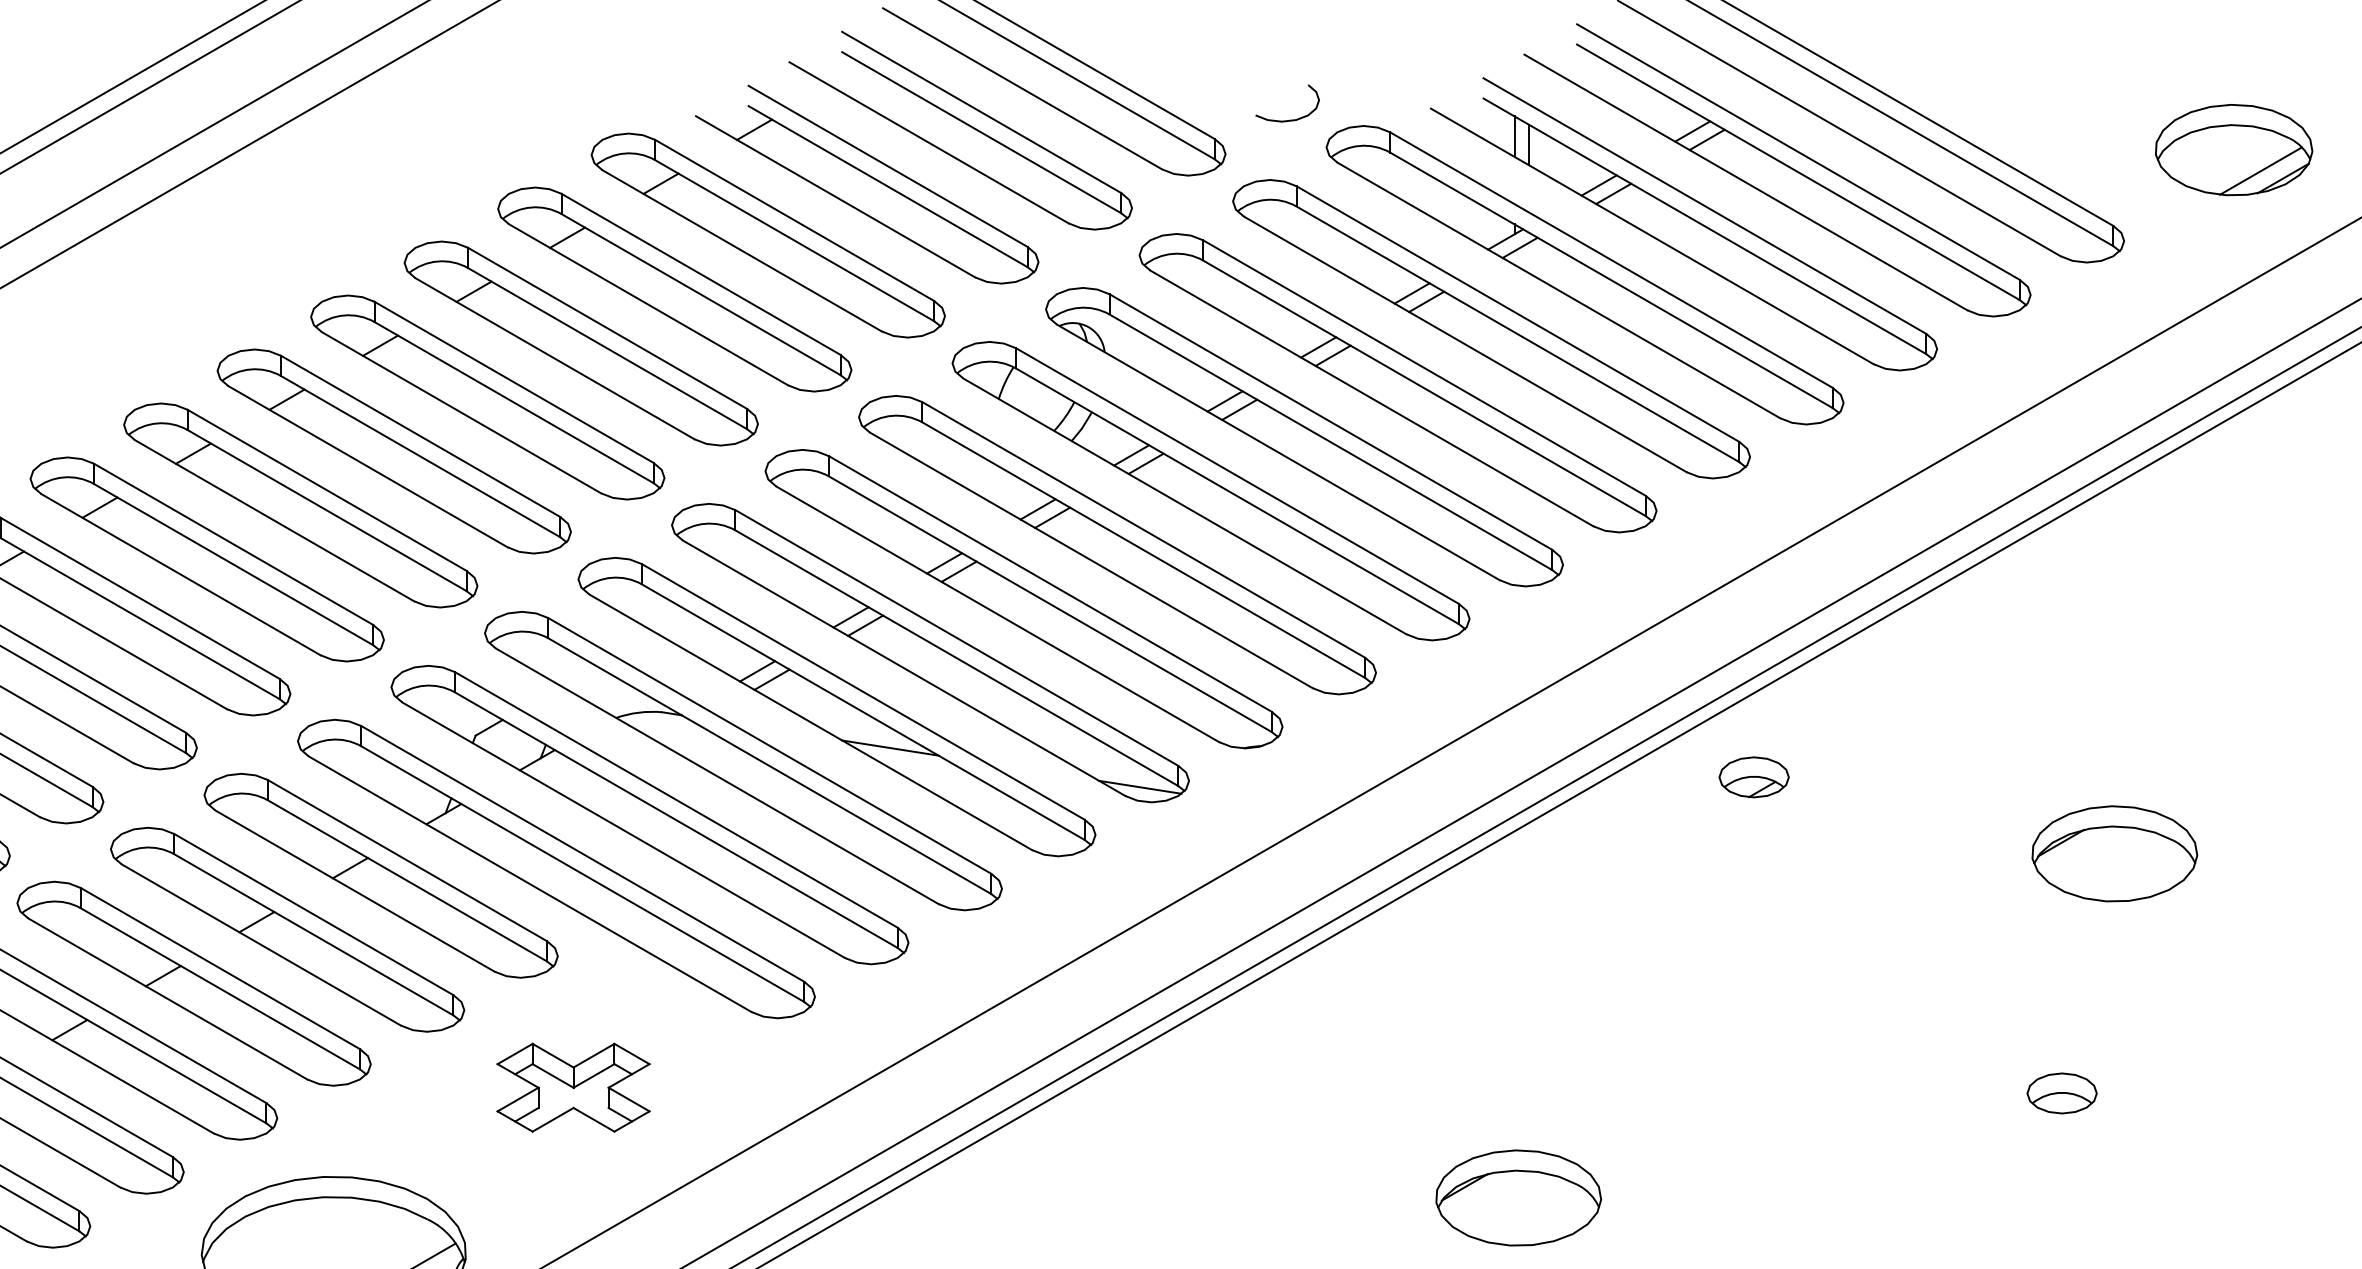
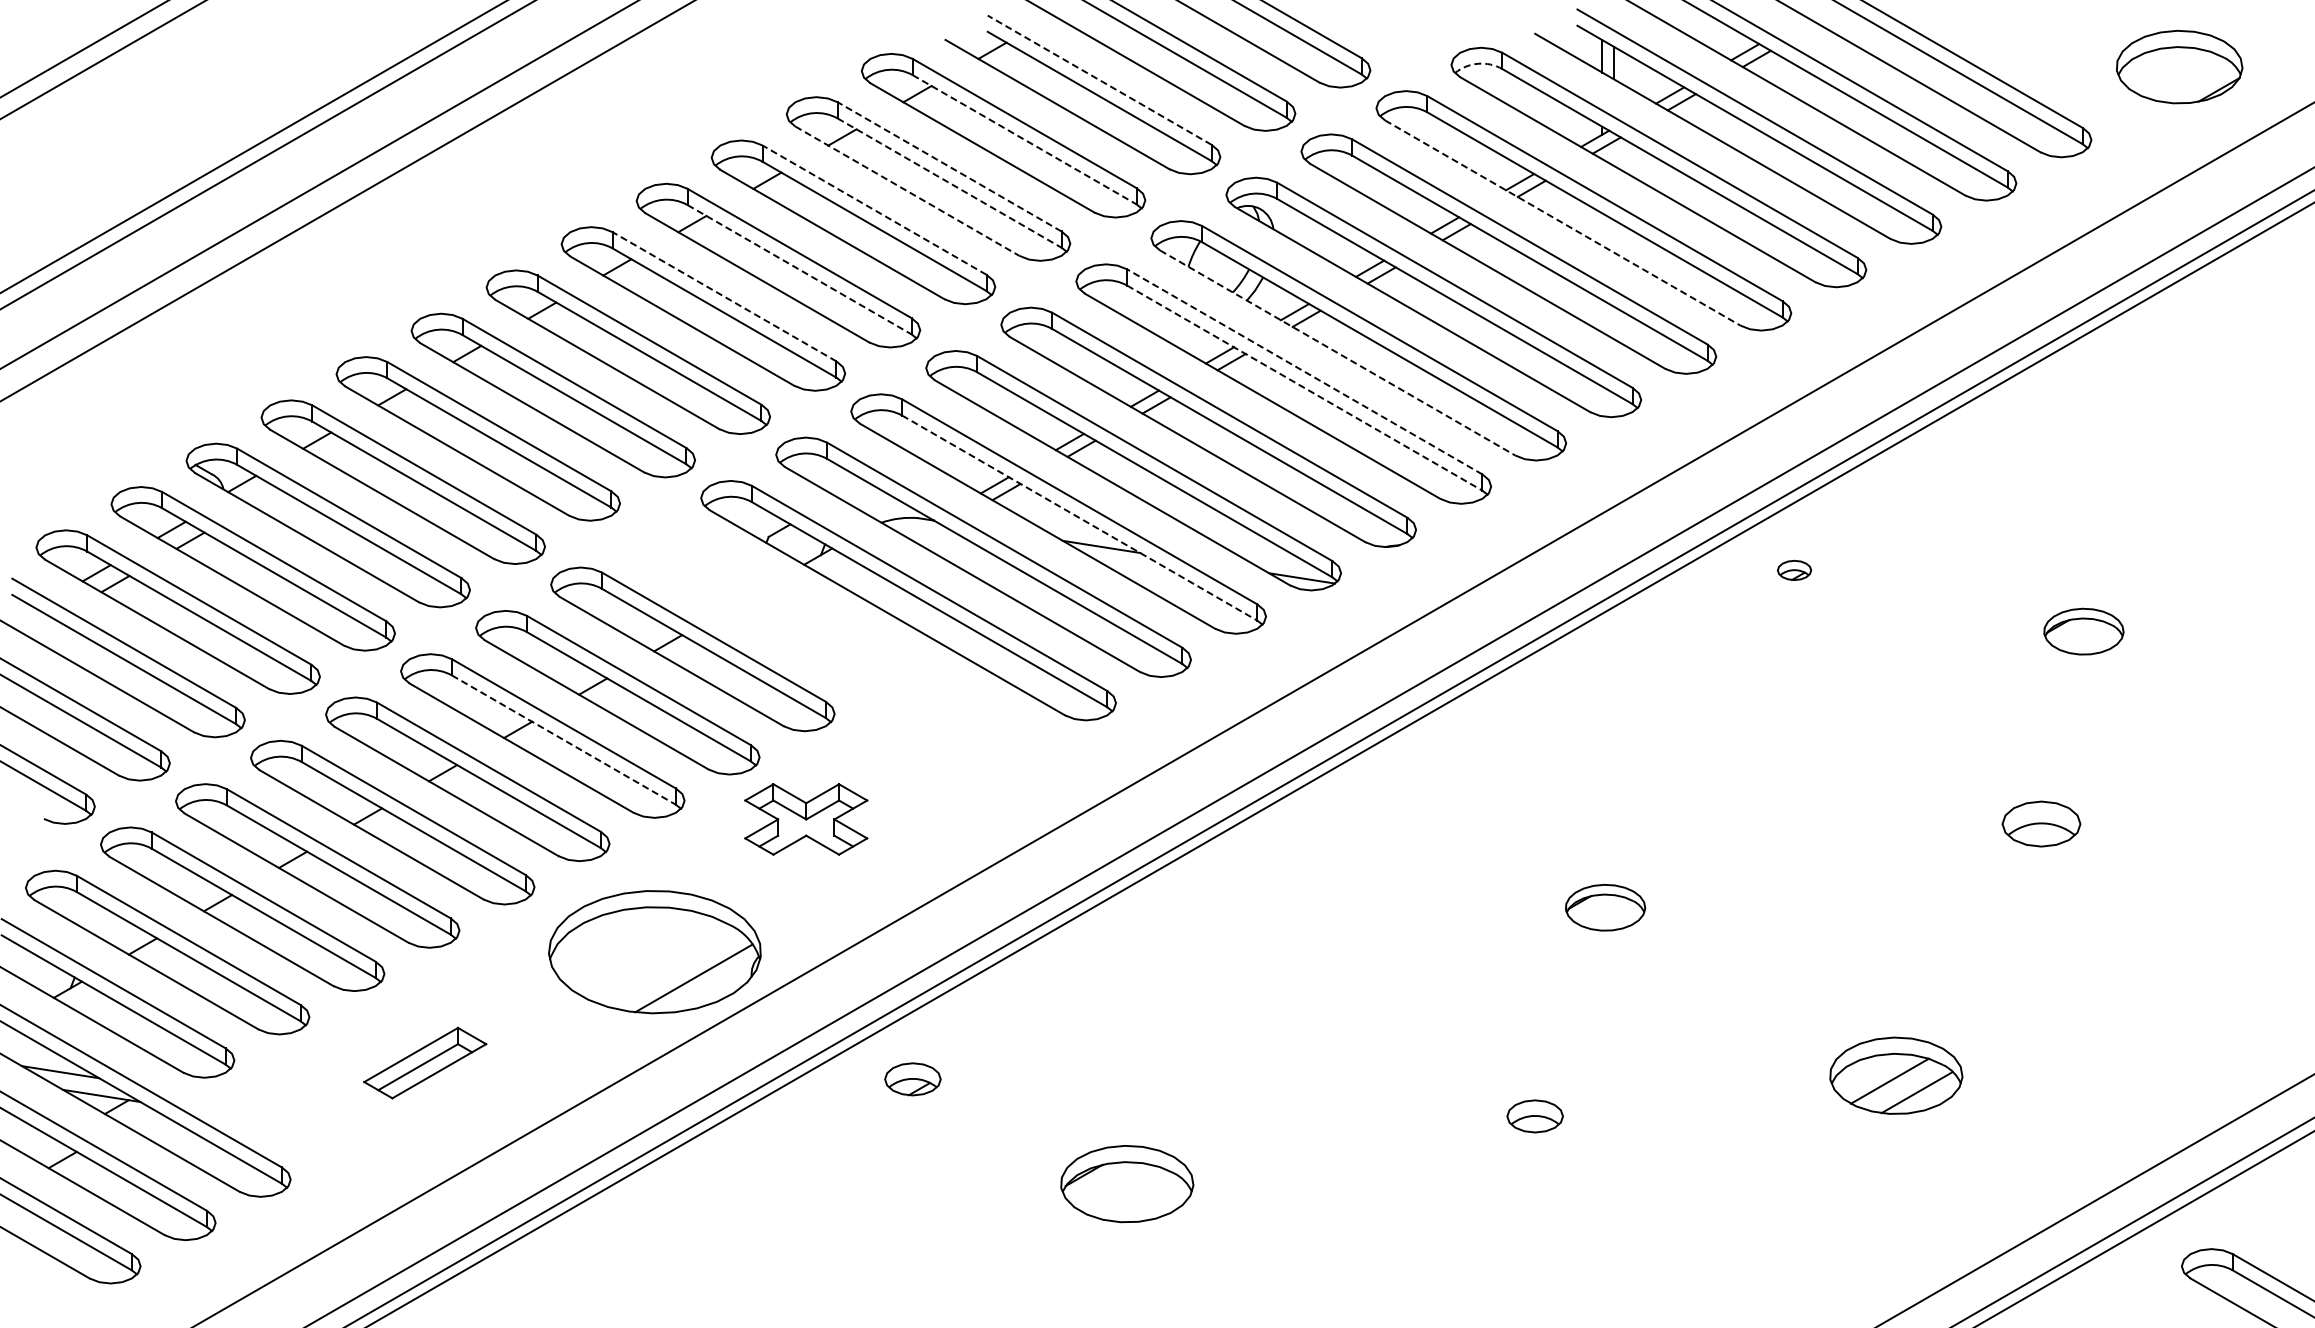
curve: (1287, 119) -> (1420, 42), removed
arc: (1360, 145) -> (1478, 63), solid -> dashed
line: (887, 165) -> (1099, 79), solid -> dashed
line: (2260, 170) -> (2200, 83), removed
line: (795, 241) -> (1025, 140), solid -> dashed
line: (700, 273) -> (949, 166), solid -> dashed
line: (702, 295) -> (950, 183), solid -> dashed
line: (648, 305) -> (907, 191), solid -> dashed
line: (607, 327) -> (874, 209), solid -> dashed
line: (1466, 344) -> (1563, 223), solid -> dashed
line: (514, 402) -> (799, 269), solid -> dashed
line: (420, 435) -> (724, 296), solid -> dashed
line: (1185, 507) -> (1338, 353), solid -> dashed
line: (1143, 529) -> (1304, 371), solid -> dashed
line: (1144, 550) -> (1305, 388), solid -> dashed
line: (864, 712) -> (1080, 518), solid -> dashed
part: (1754, 777) -> (1794, 570), size x0.6
part: (2114, 853) -> (2083, 631), size x0.6
part: (556, 868) -> (833, 643), removed
line: (221, 989) -> (564, 740), solid -> dashed
part: (573, 1087) -> (806, 819), moved
part: (2061, 1092) -> (2041, 823), size x1.4
part: (1518, 1197) -> (1605, 907), size x0.6

